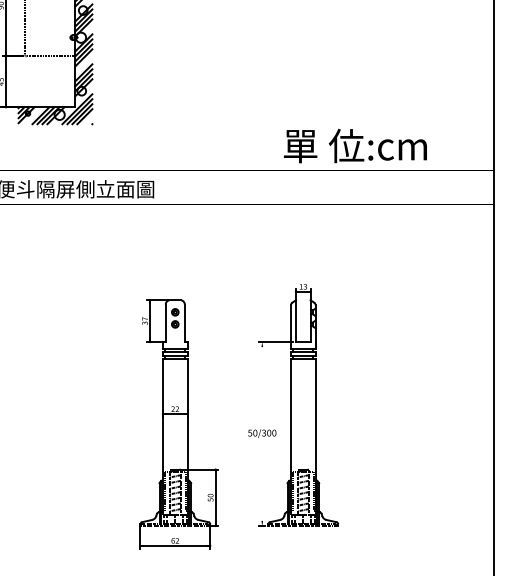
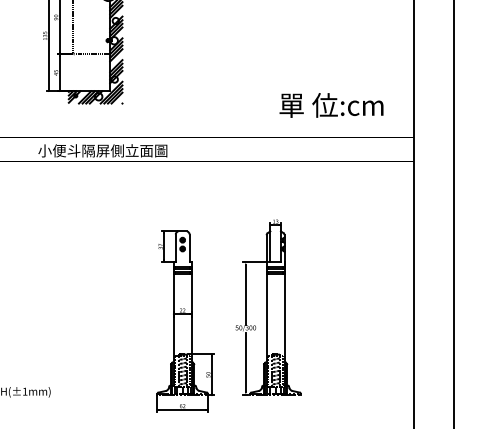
text: (355, 146) -> (331, 105), moved
line: (261, 387) -> (245, 294), added
line: (261, 479) -> (245, 361), added

